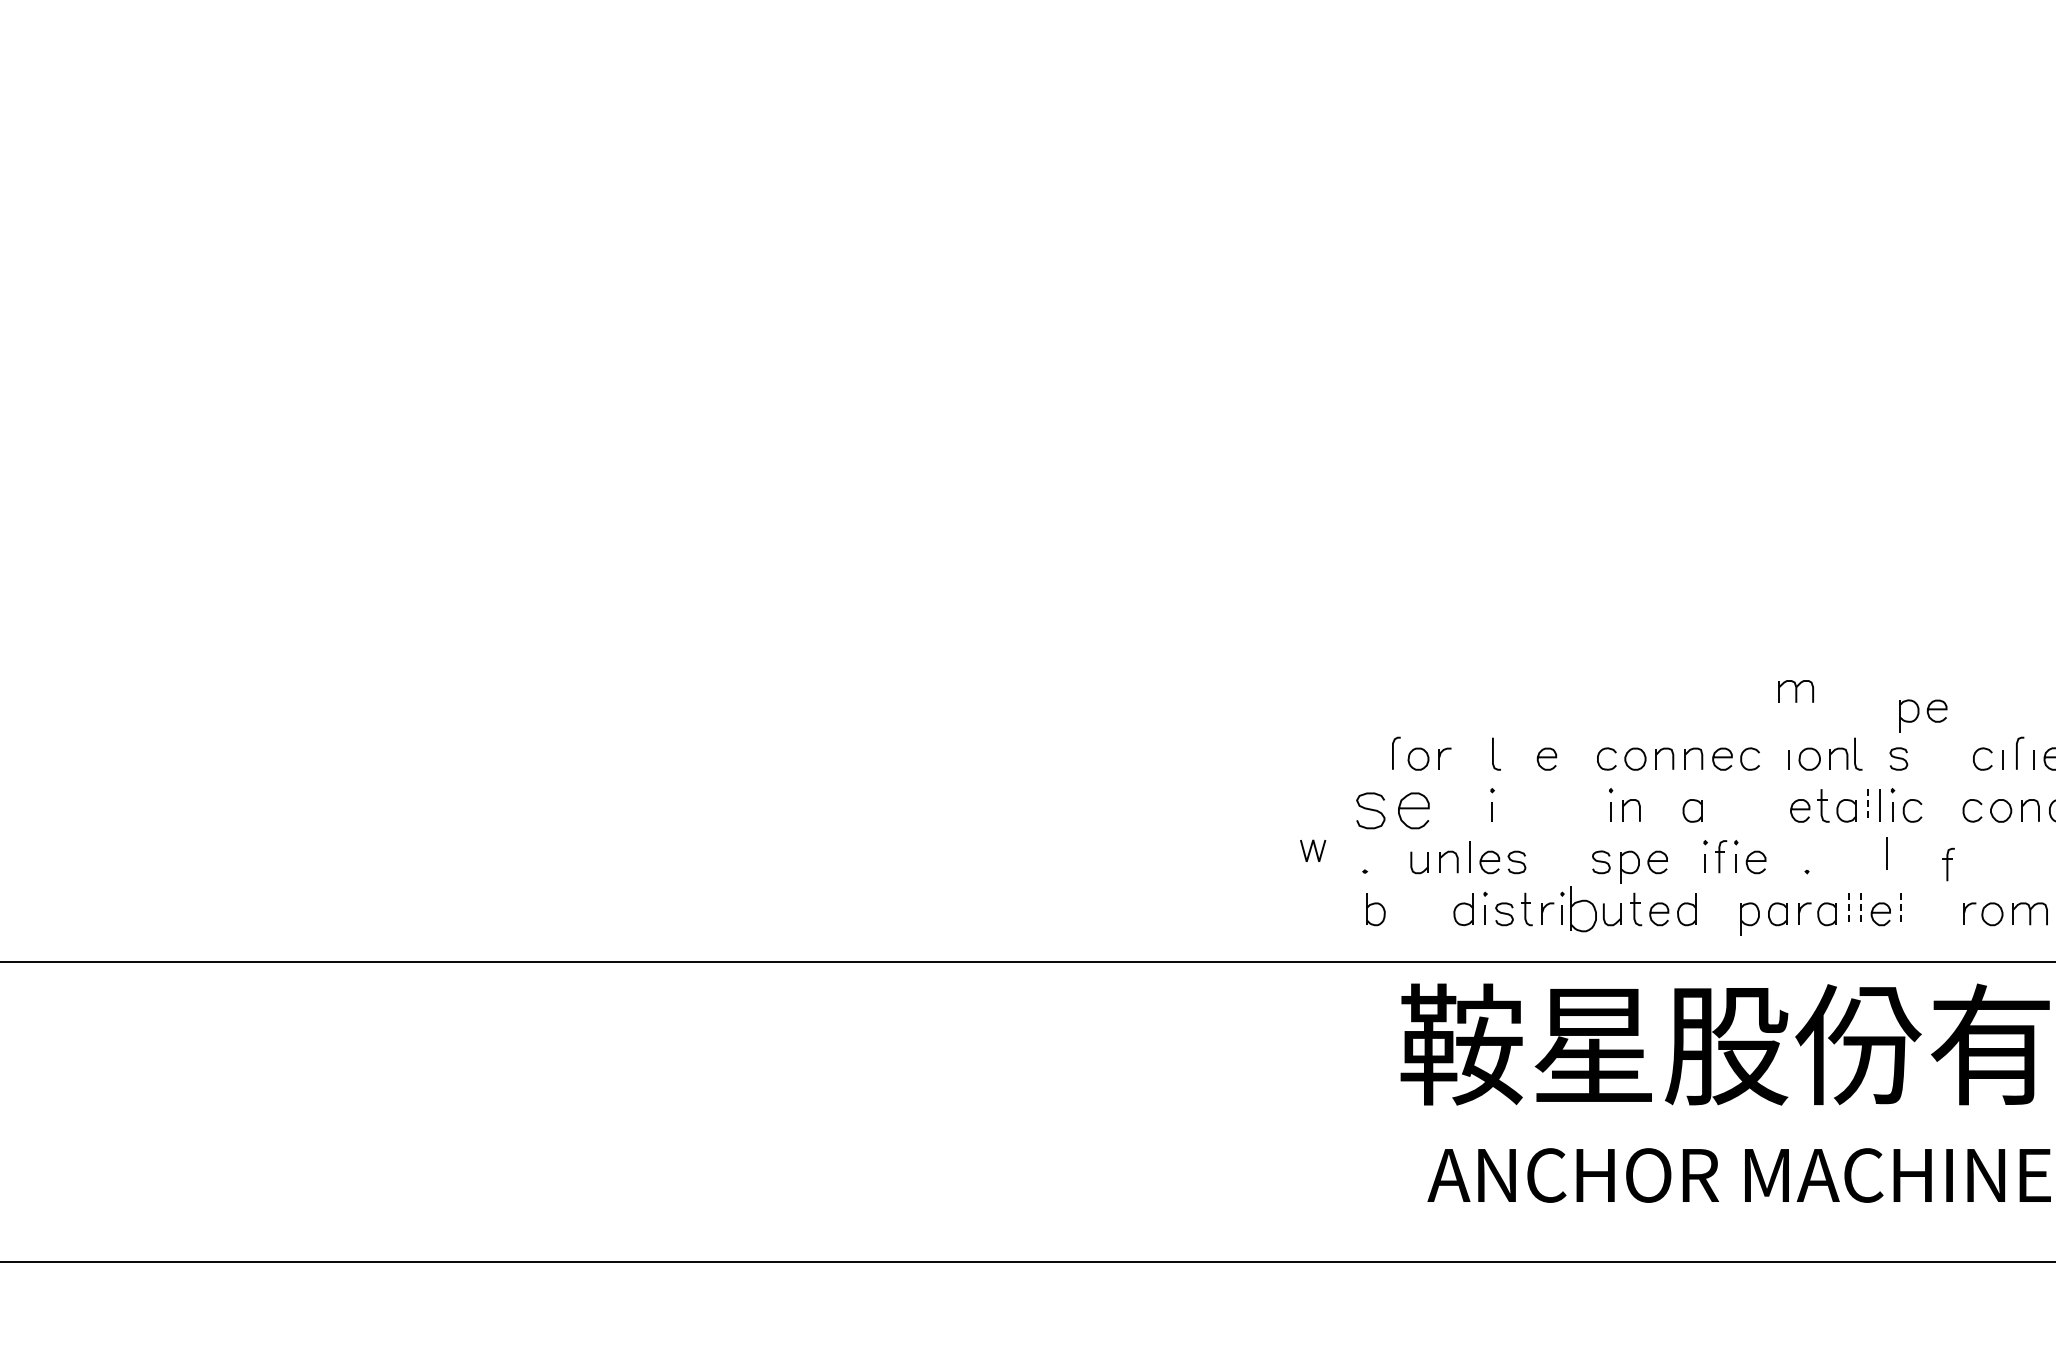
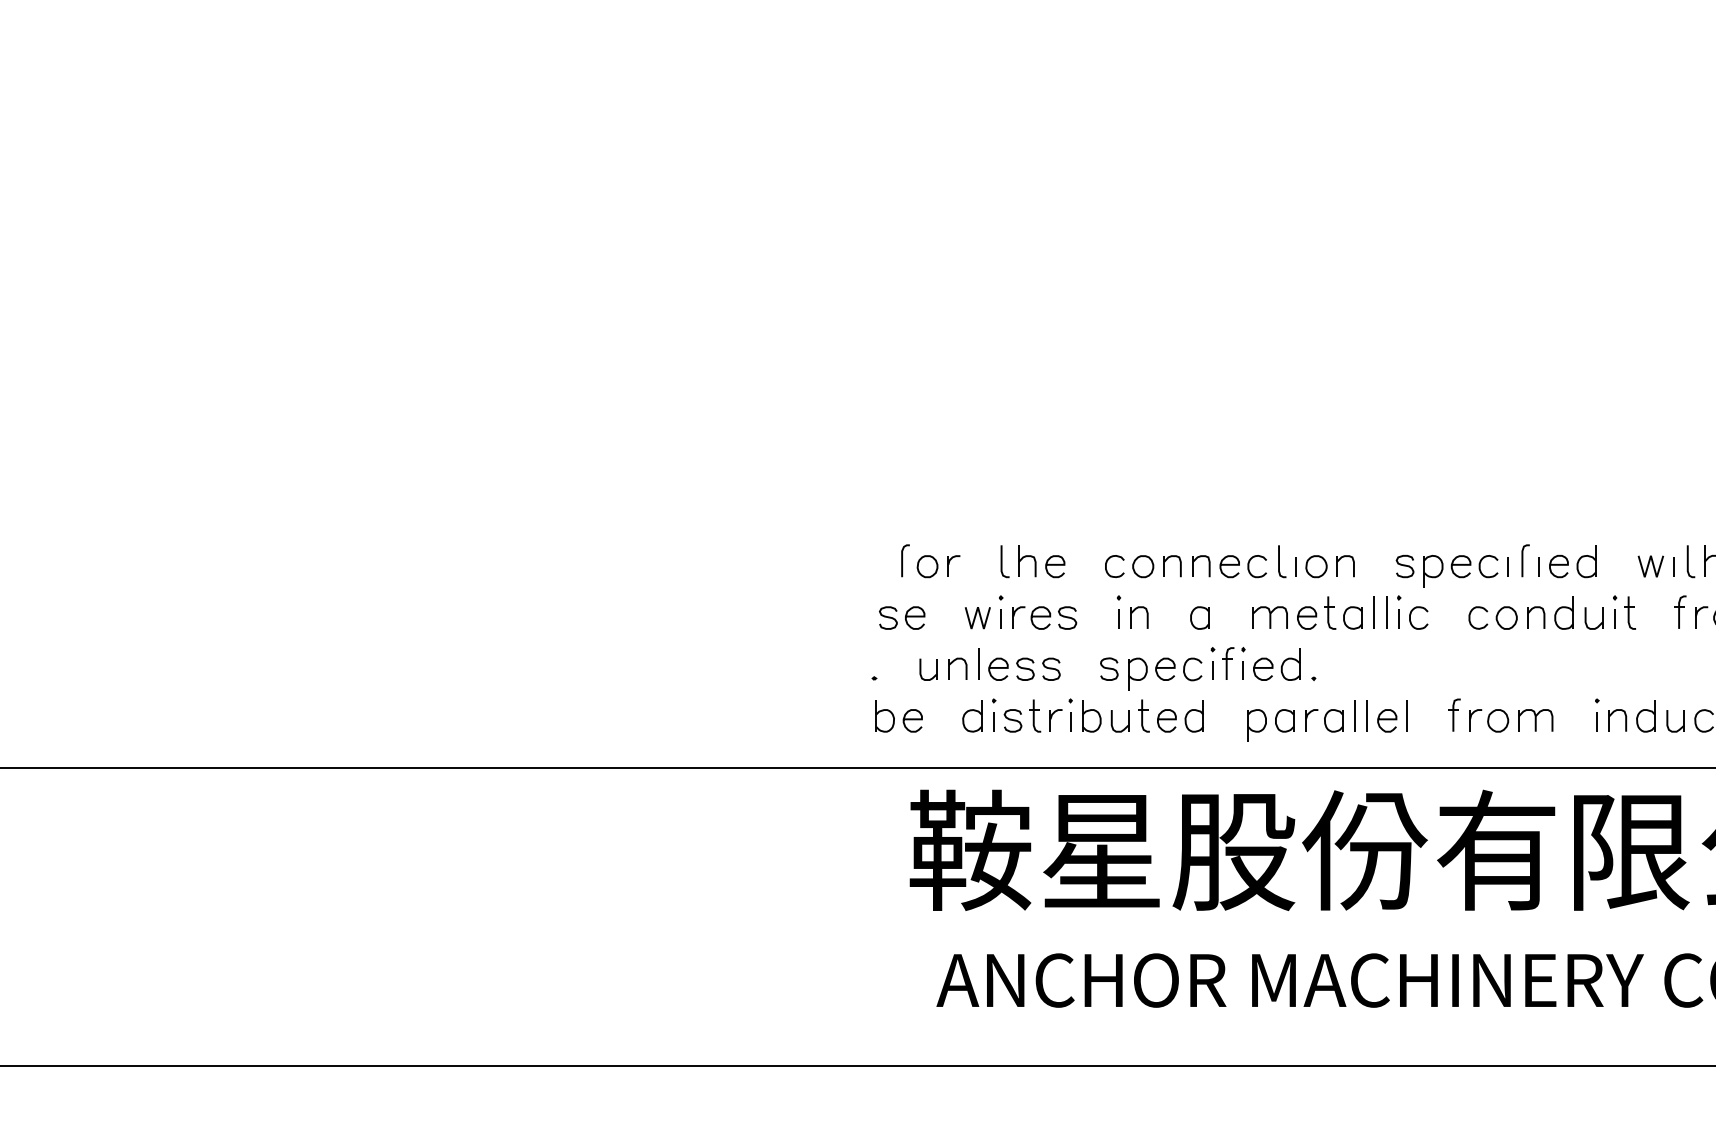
part: (1795, 691) -> (1269, 617), moved
part: (1923, 715) -> (1447, 570), moved
part: (1518, 753) -> (1026, 561), added
line: (1855, 753) -> (1279, 561), moved
line: (1867, 805) -> (1373, 612), dashed -> solid
part: (1392, 810) -> (901, 617), size x0.62
part: (1536, 810) -> (1044, 617), added
line: (1314, 849) -> (979, 616), moved
line: (1886, 853) -> (1392, 660), removed
part: (1783, 857) -> (1290, 664), added
curve: (1542, 862) -> (1050, 669), added
curve: (1677, 862) -> (1185, 669), added
part: (1948, 864) -> (1454, 715), moved
part: (1583, 909) -> (1091, 716), size x0.71
line: (1848, 909) -> (1355, 716), dashed -> solid
line: (1860, 909) -> (1366, 716), dashed -> solid
line: (1900, 909) -> (1406, 716), dashed -> solid
curve: (1403, 913) -> (912, 720), added

